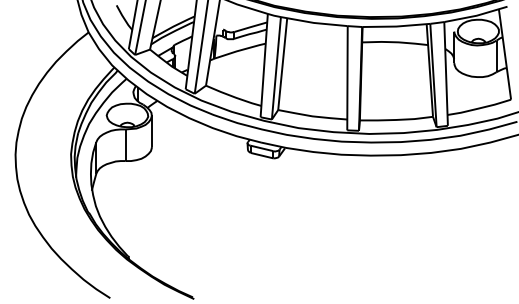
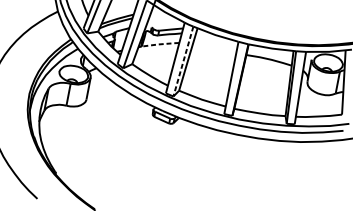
line: (239, 50) -> (160, 44), solid -> dashed
line: (276, 68) -> (183, 61), solid -> dashed

